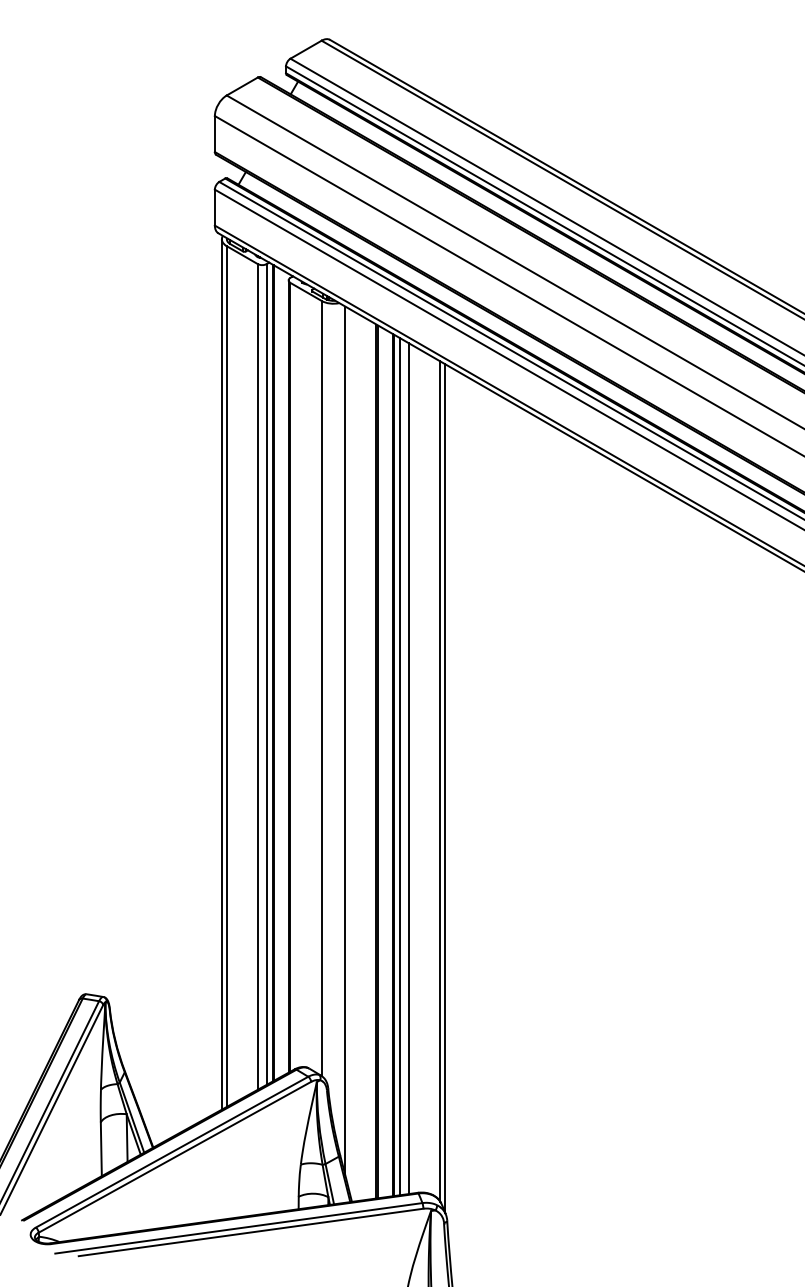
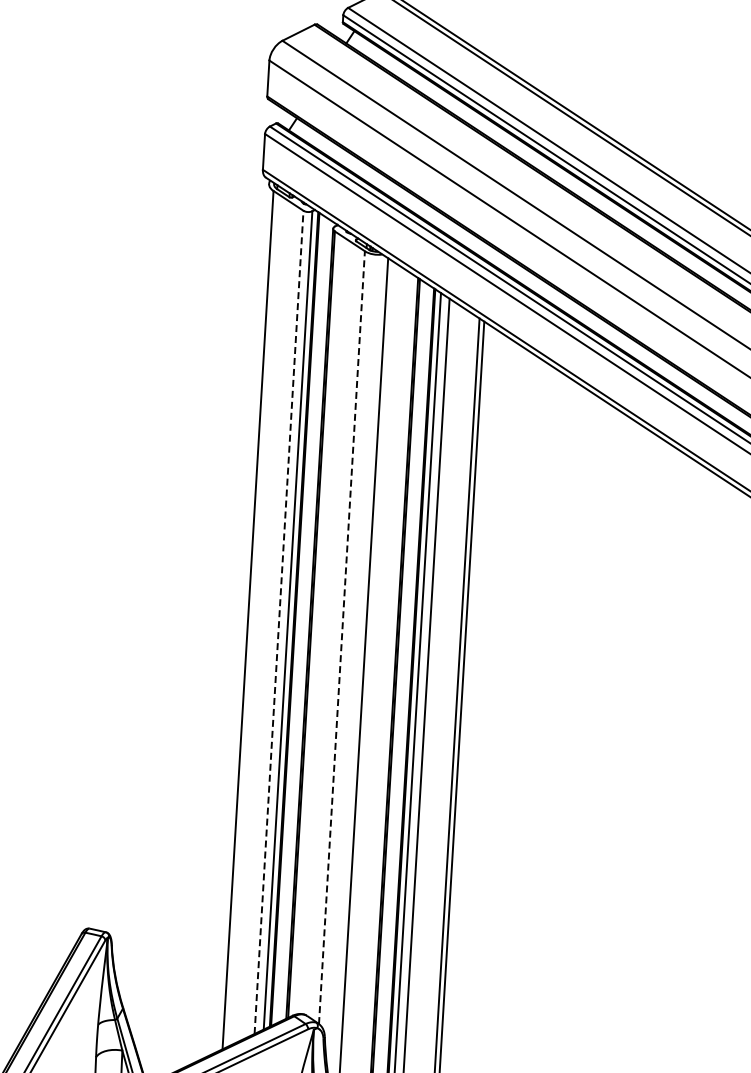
line: (221, 674) -> (242, 617), removed
line: (257, 676) -> (278, 621), solid -> dashed
line: (321, 688) -> (341, 637), solid -> dashed

